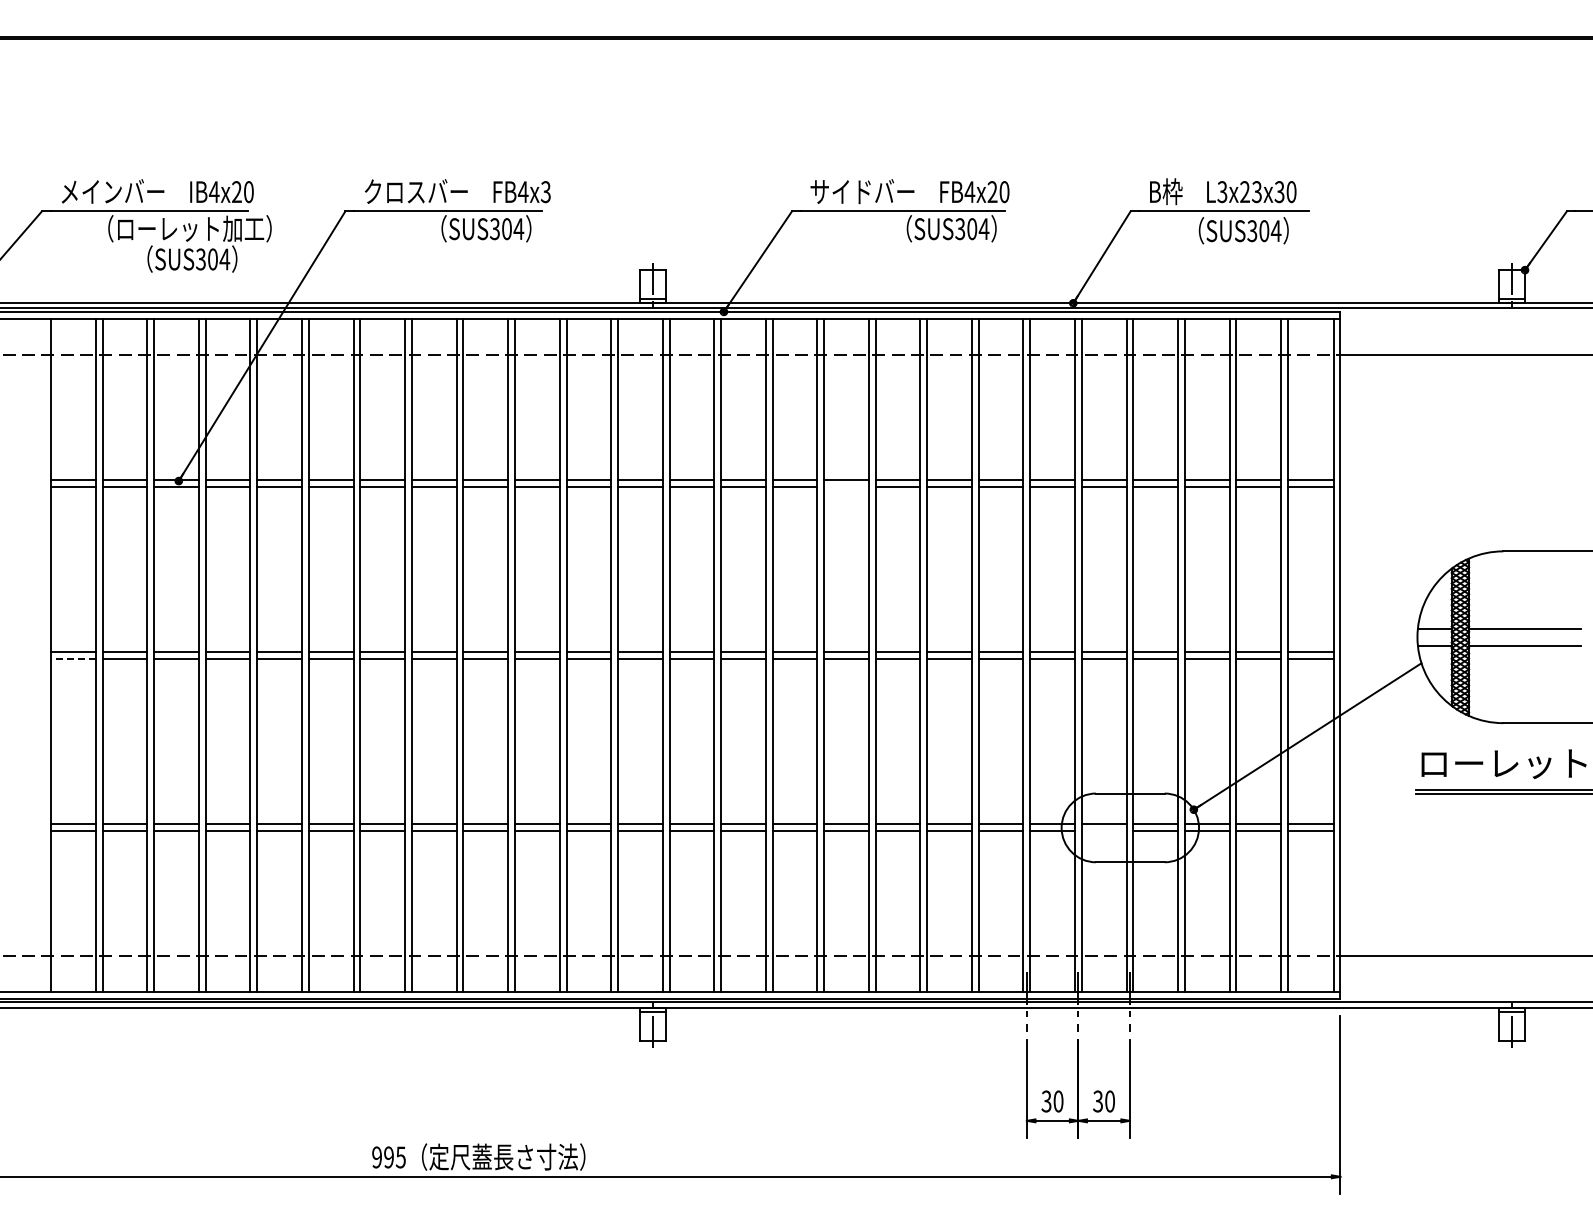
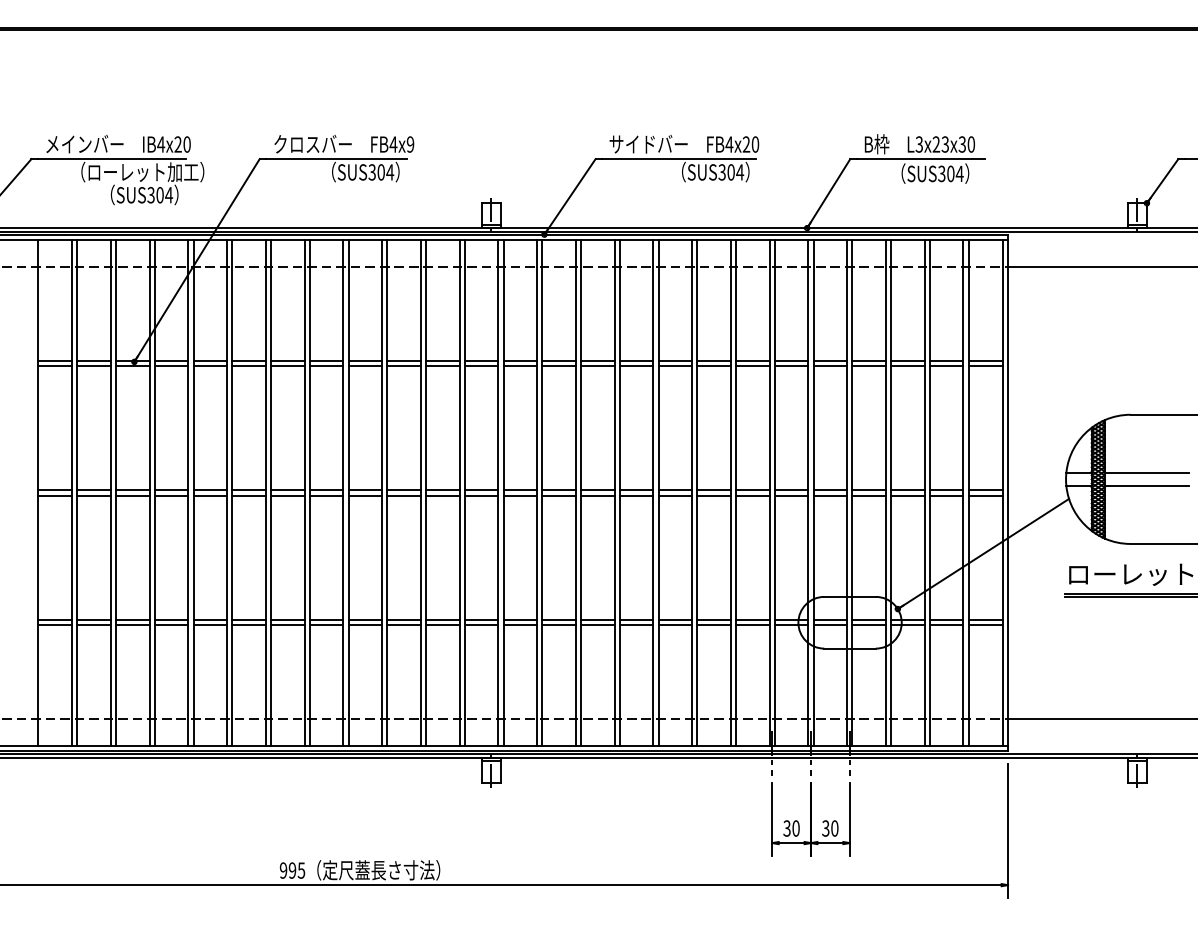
text: (545, 192) -> (410, 144), FB4x3 -> FB4x9
line: (846, 487) -> (636, 366), added
line: (73, 658) -> (55, 495), dashed -> solid
line: (1103, 830) -> (829, 624), added

